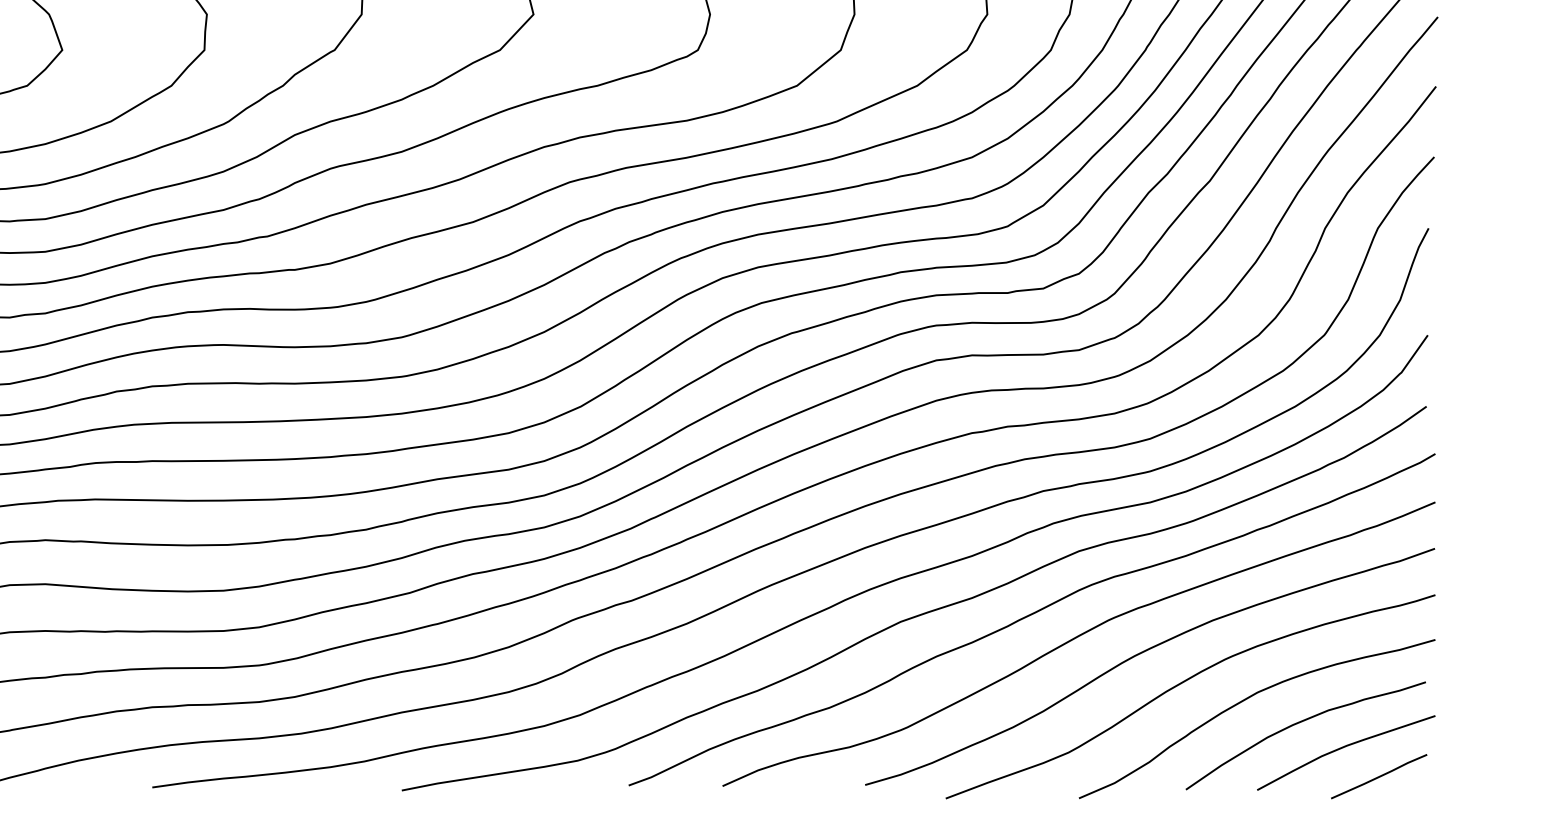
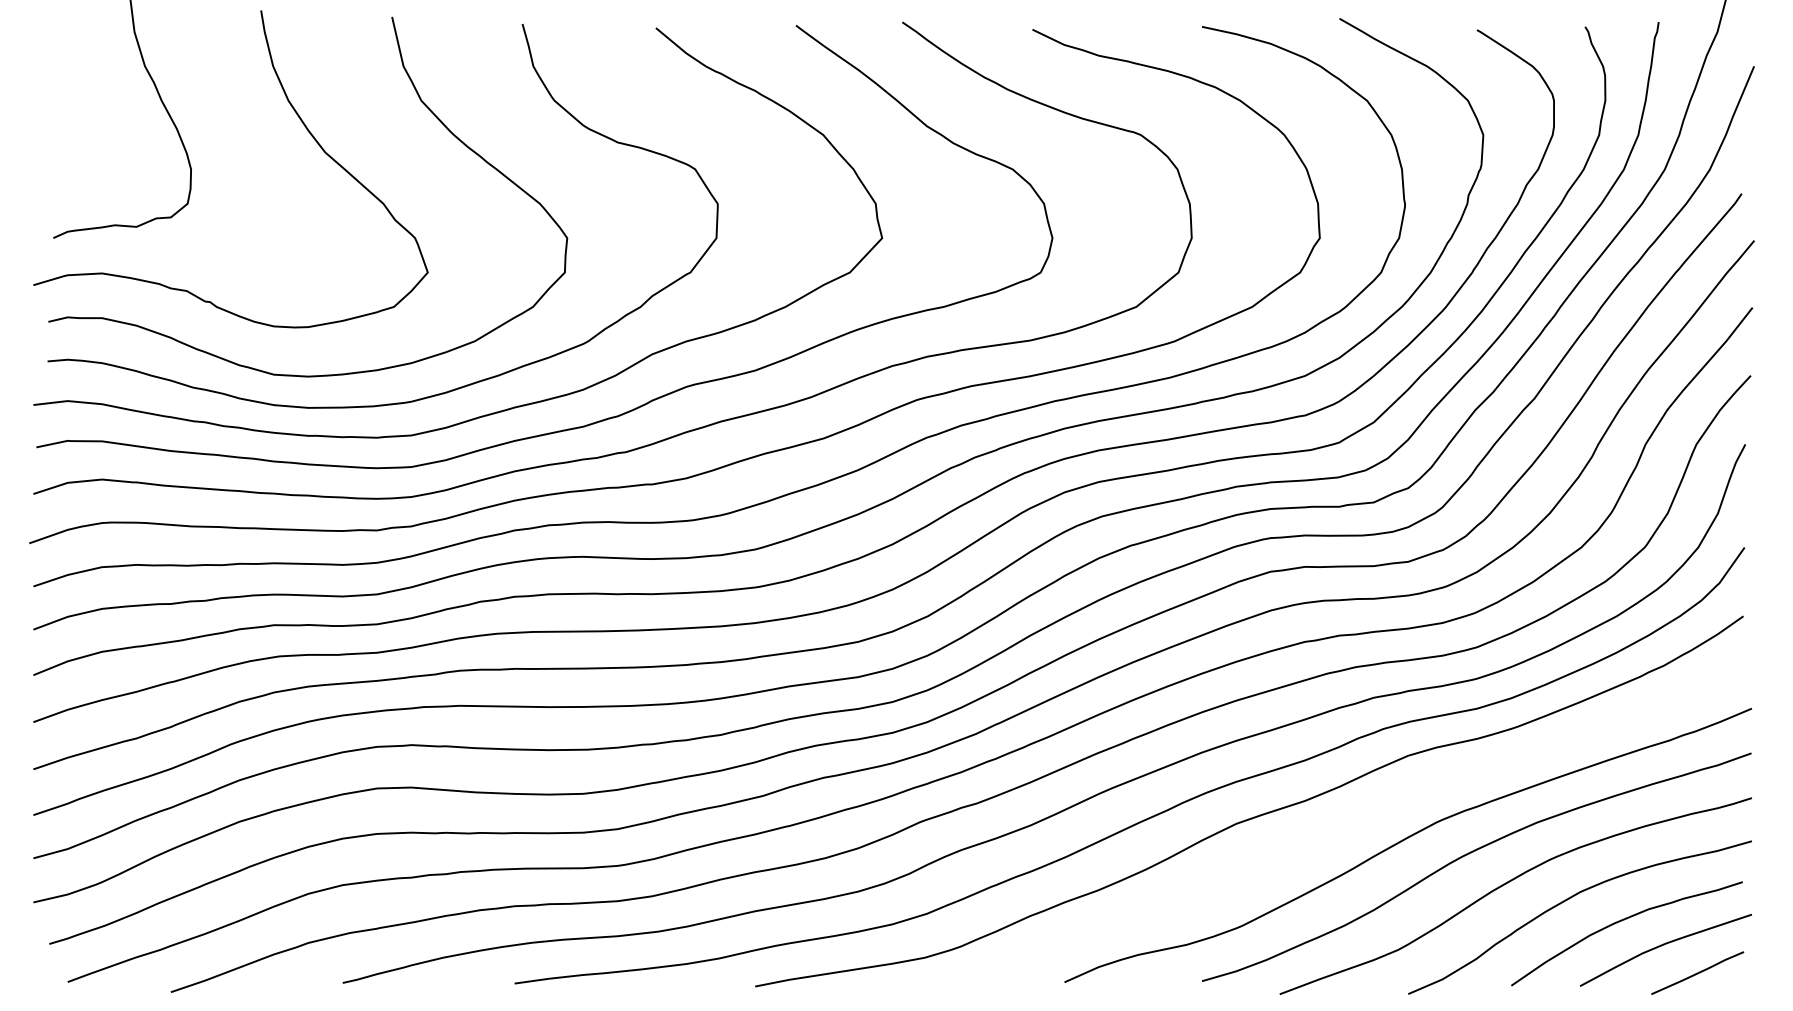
curve: (1030, 616) -> (1361, 818), removed

